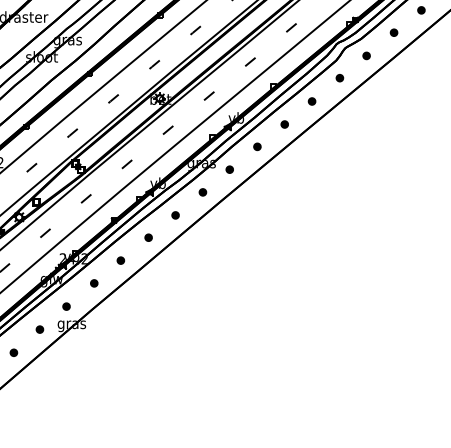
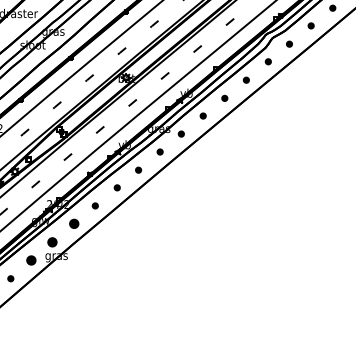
part: (94, 283) -> (74, 224), size x1.6
part: (66, 306) -> (52, 242), size x1.6
part: (39, 329) -> (31, 260), size x1.6

